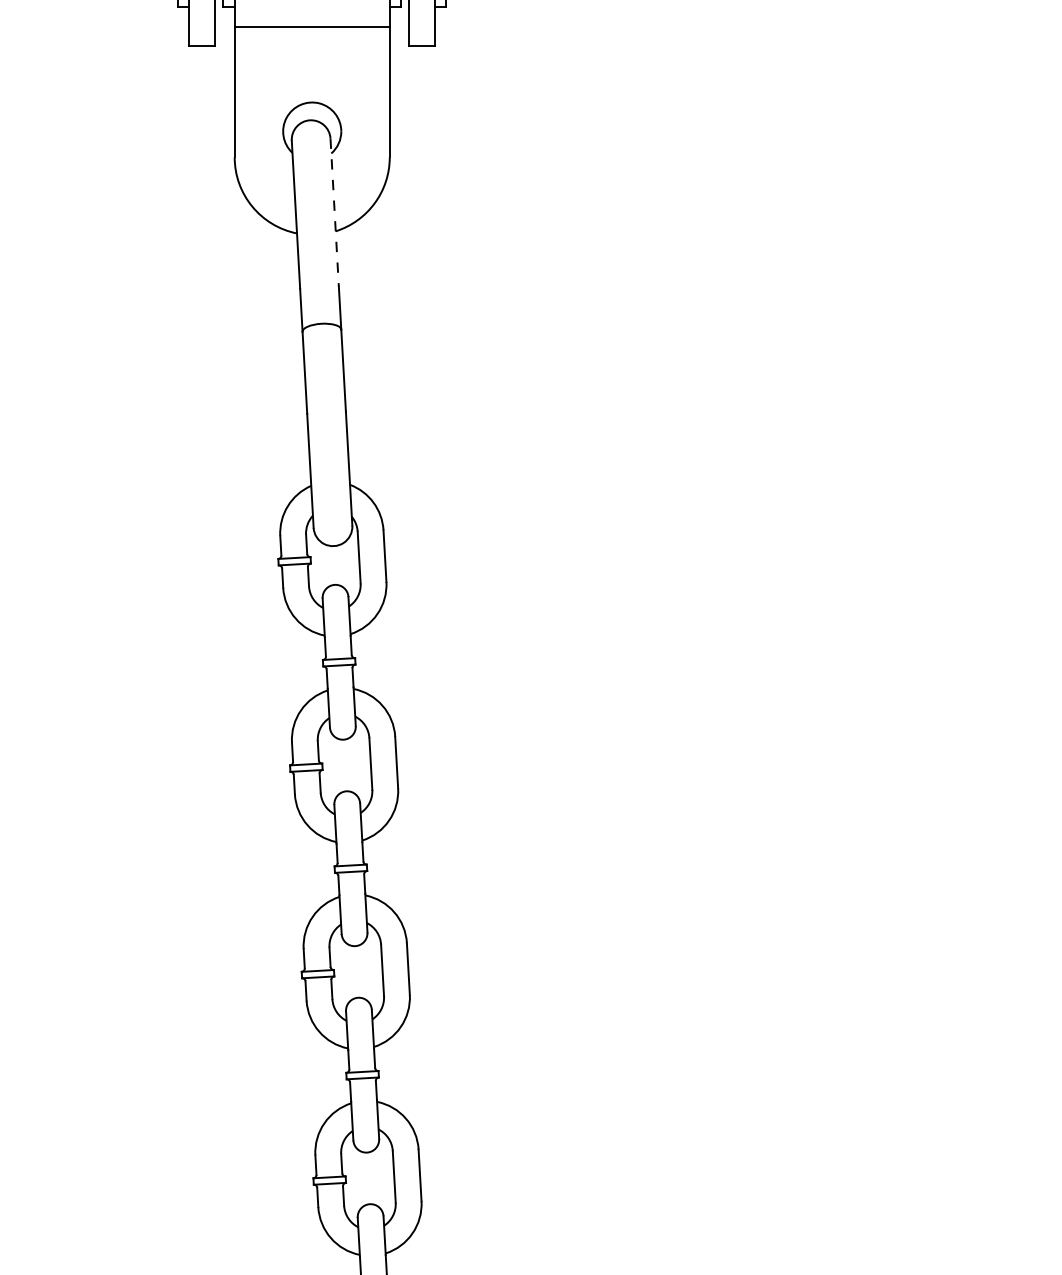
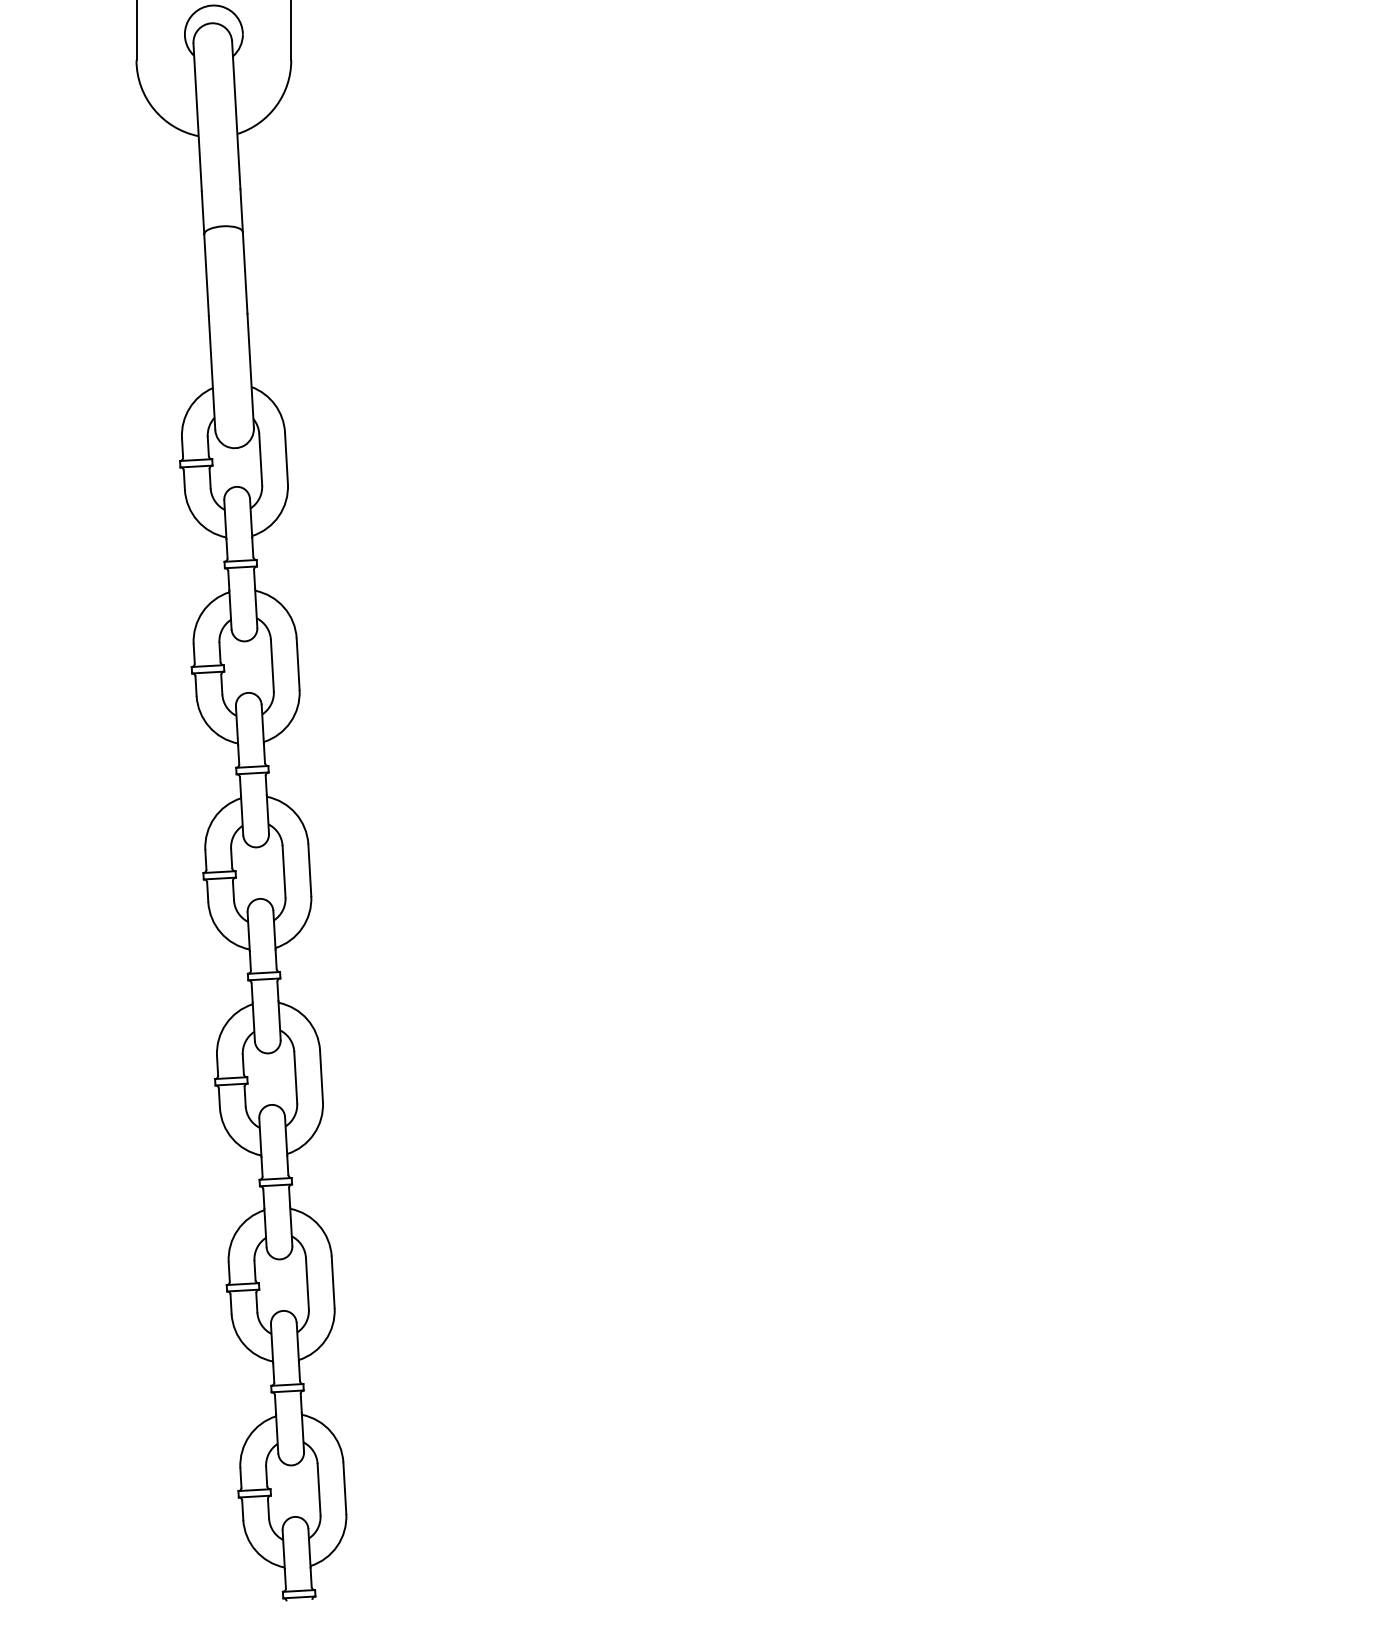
line: (334, 212) -> (236, 115), dashed -> solid

